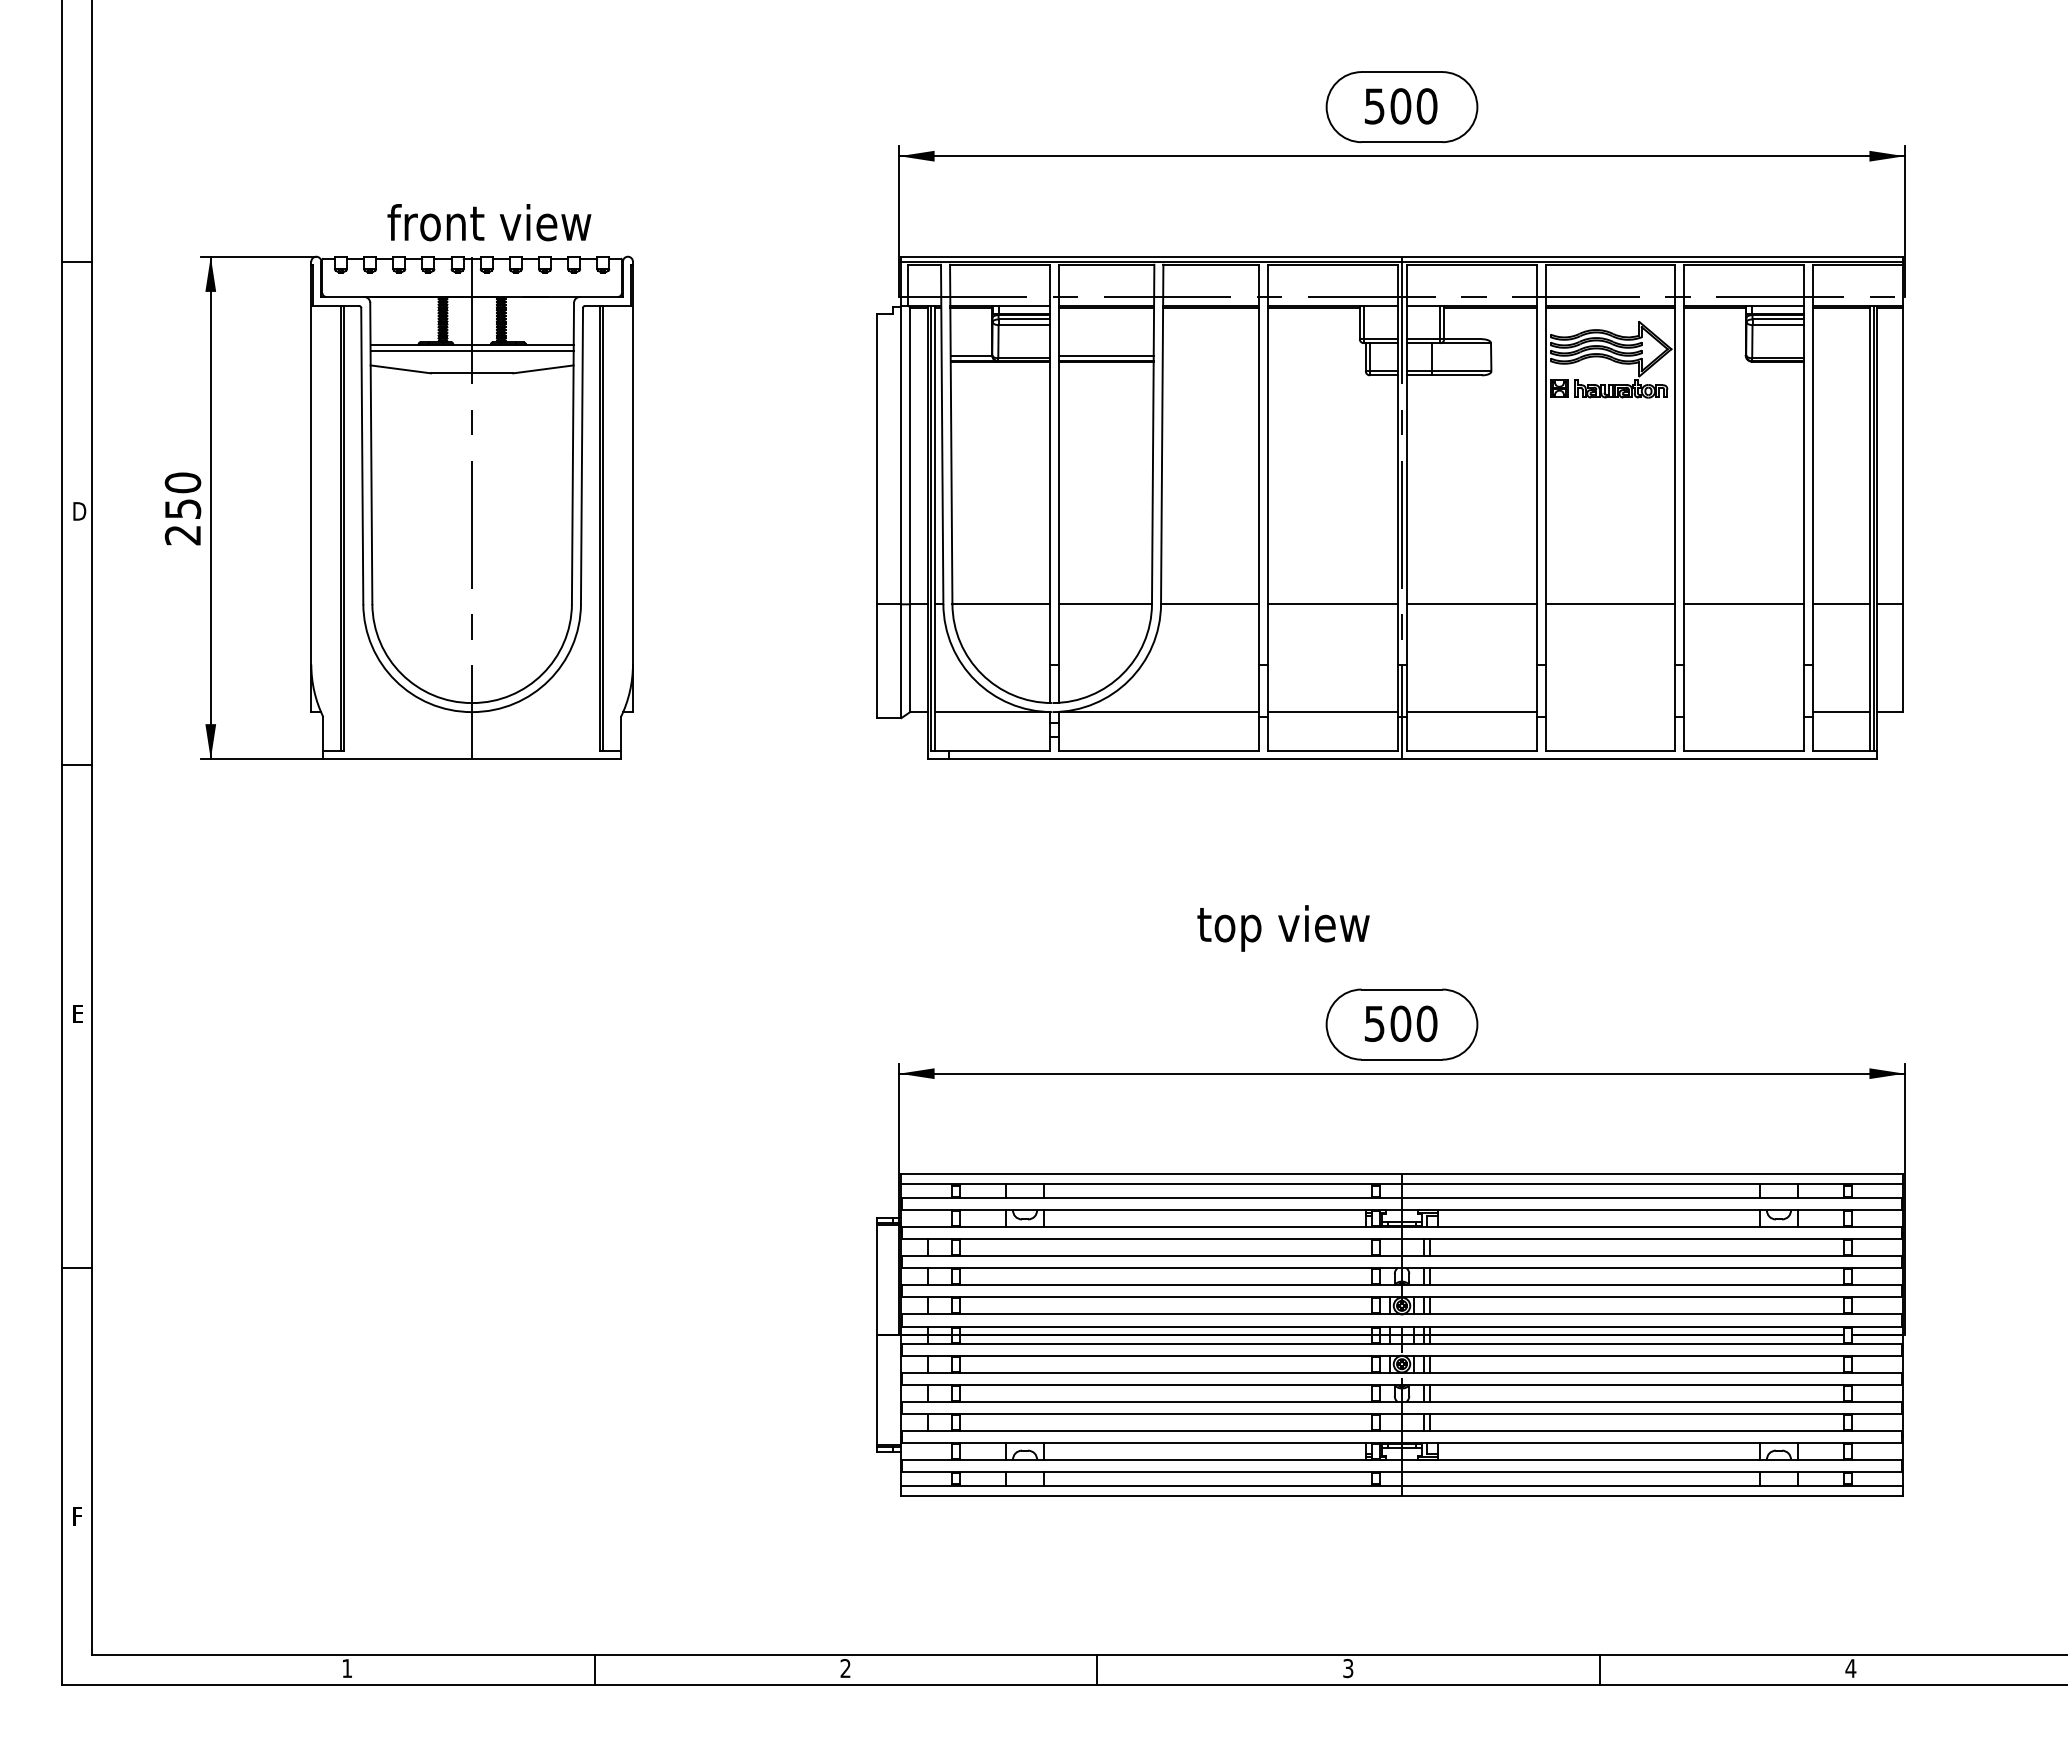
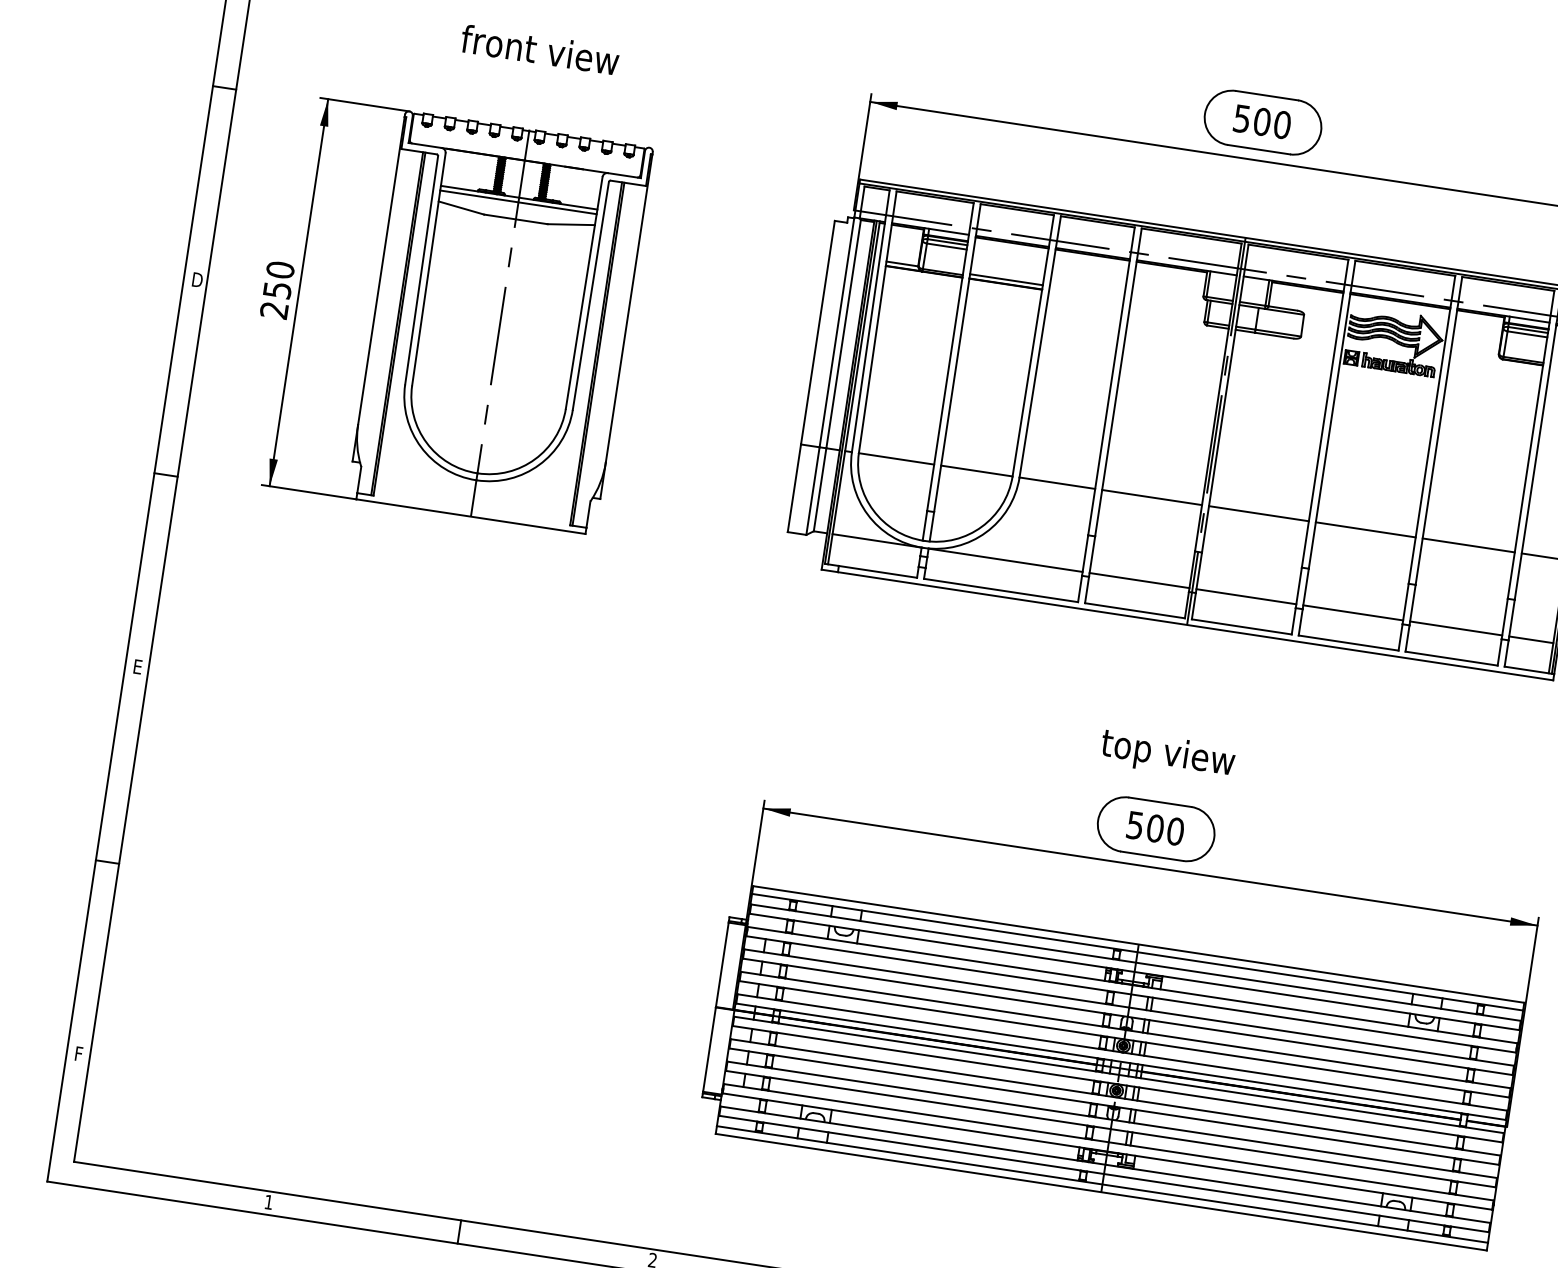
text: (489, 222) -> (540, 49), moved
line: (1610, 712) -> (1353, 613), added
line: (1744, 712) -> (1456, 628), added
text: (1283, 928) -> (1167, 755), moved

